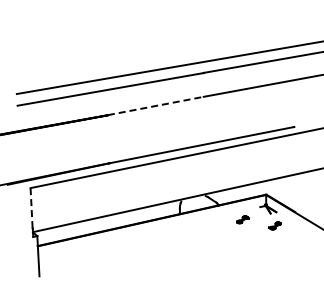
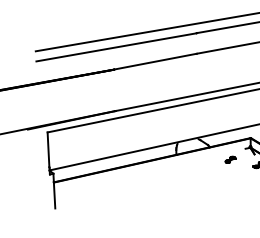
line: (155, 106) -> (155, 62), dashed -> solid
line: (31, 208) -> (48, 150), dashed -> solid

